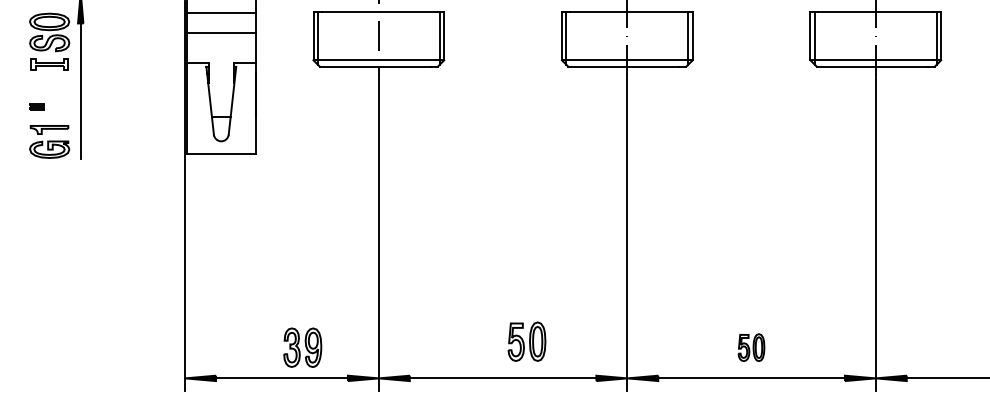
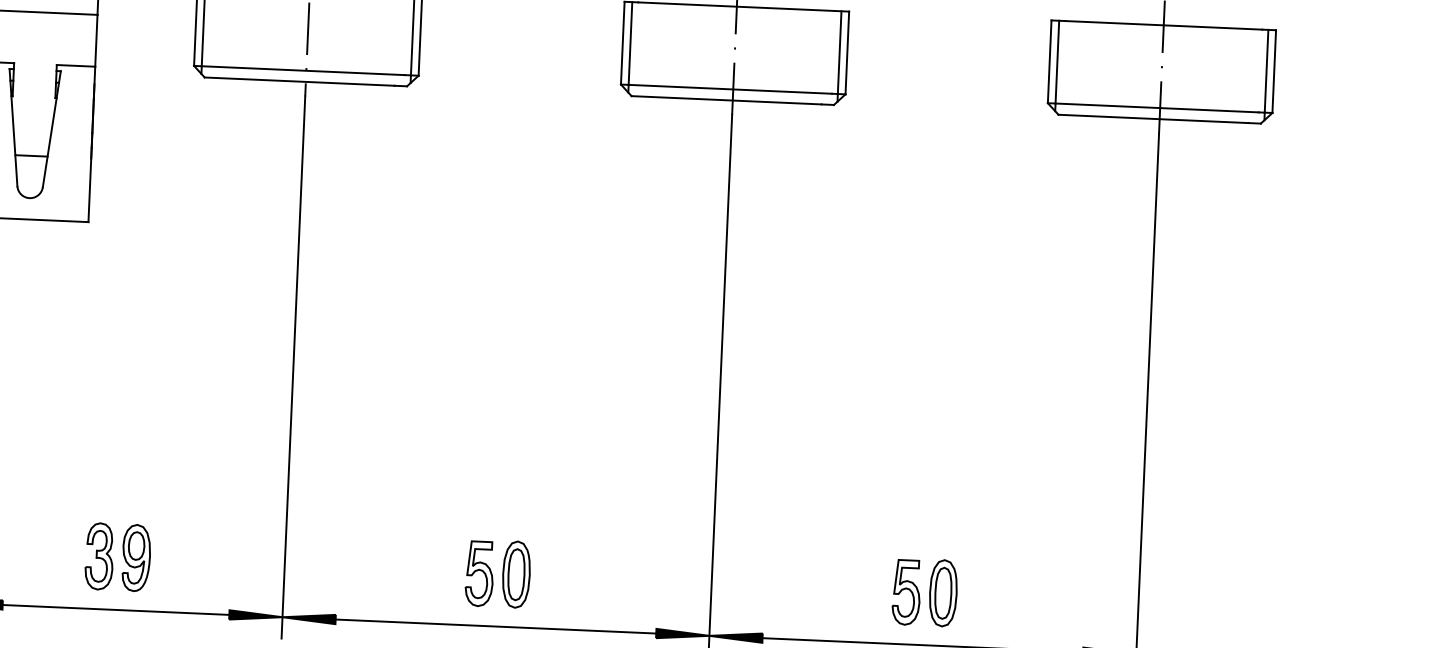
part: (526, 341) -> (497, 573), moved
part: (302, 347) -> (117, 556), moved
part: (751, 347) -> (925, 592), size x1.43

